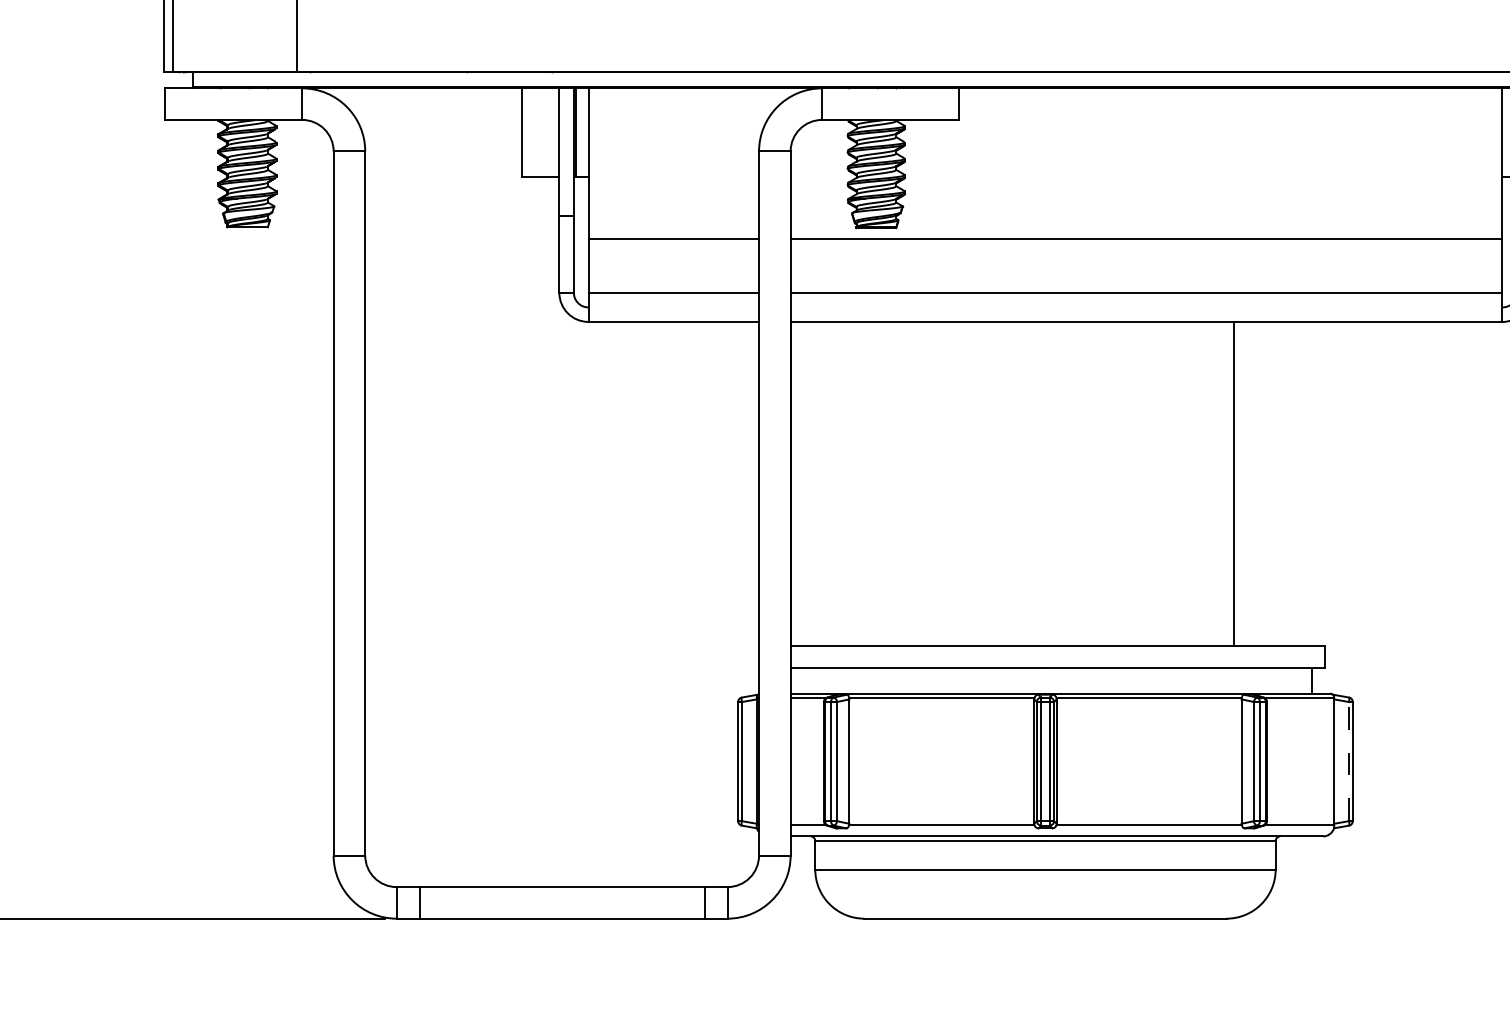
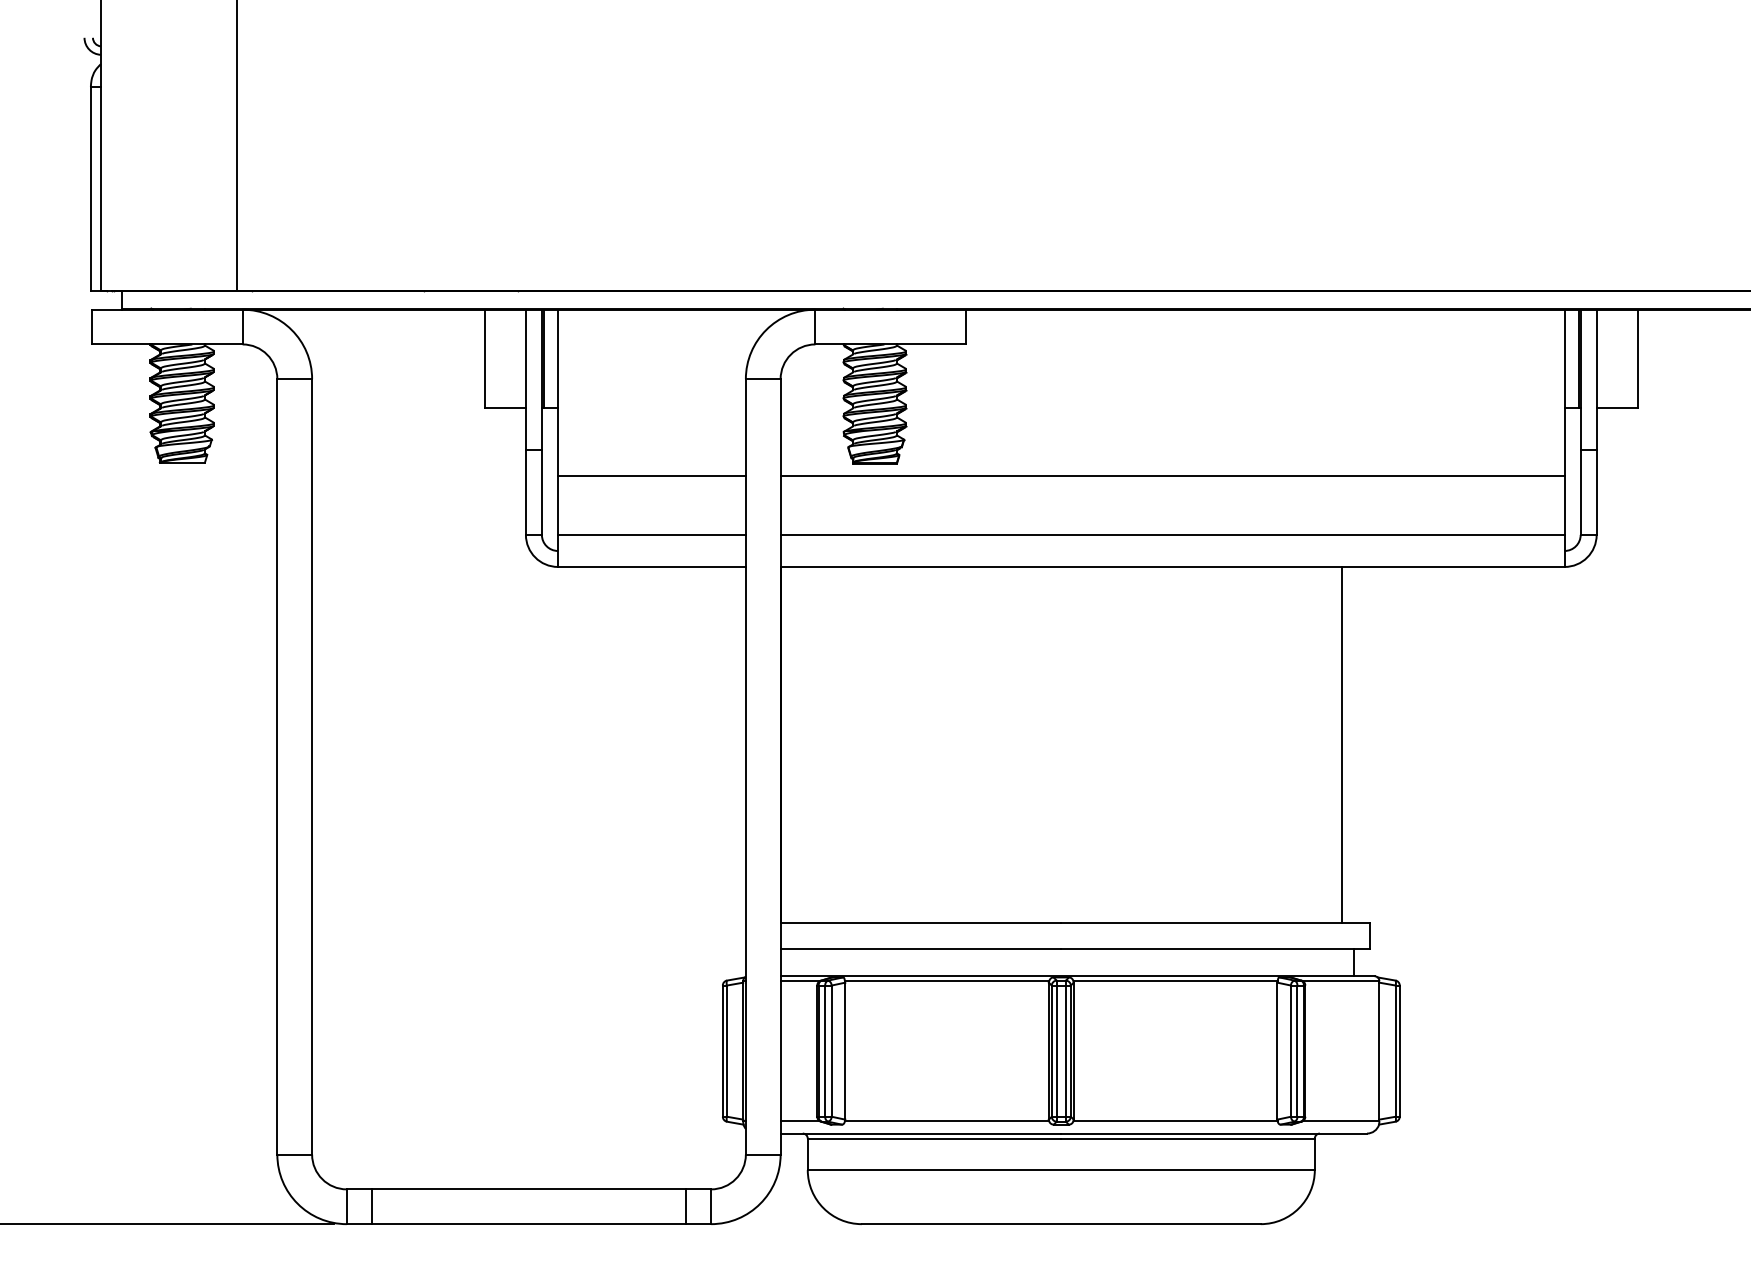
line: (1233, 483) -> (1341, 744), moved
line: (1348, 761) -> (1395, 1051), dashed -> solid

